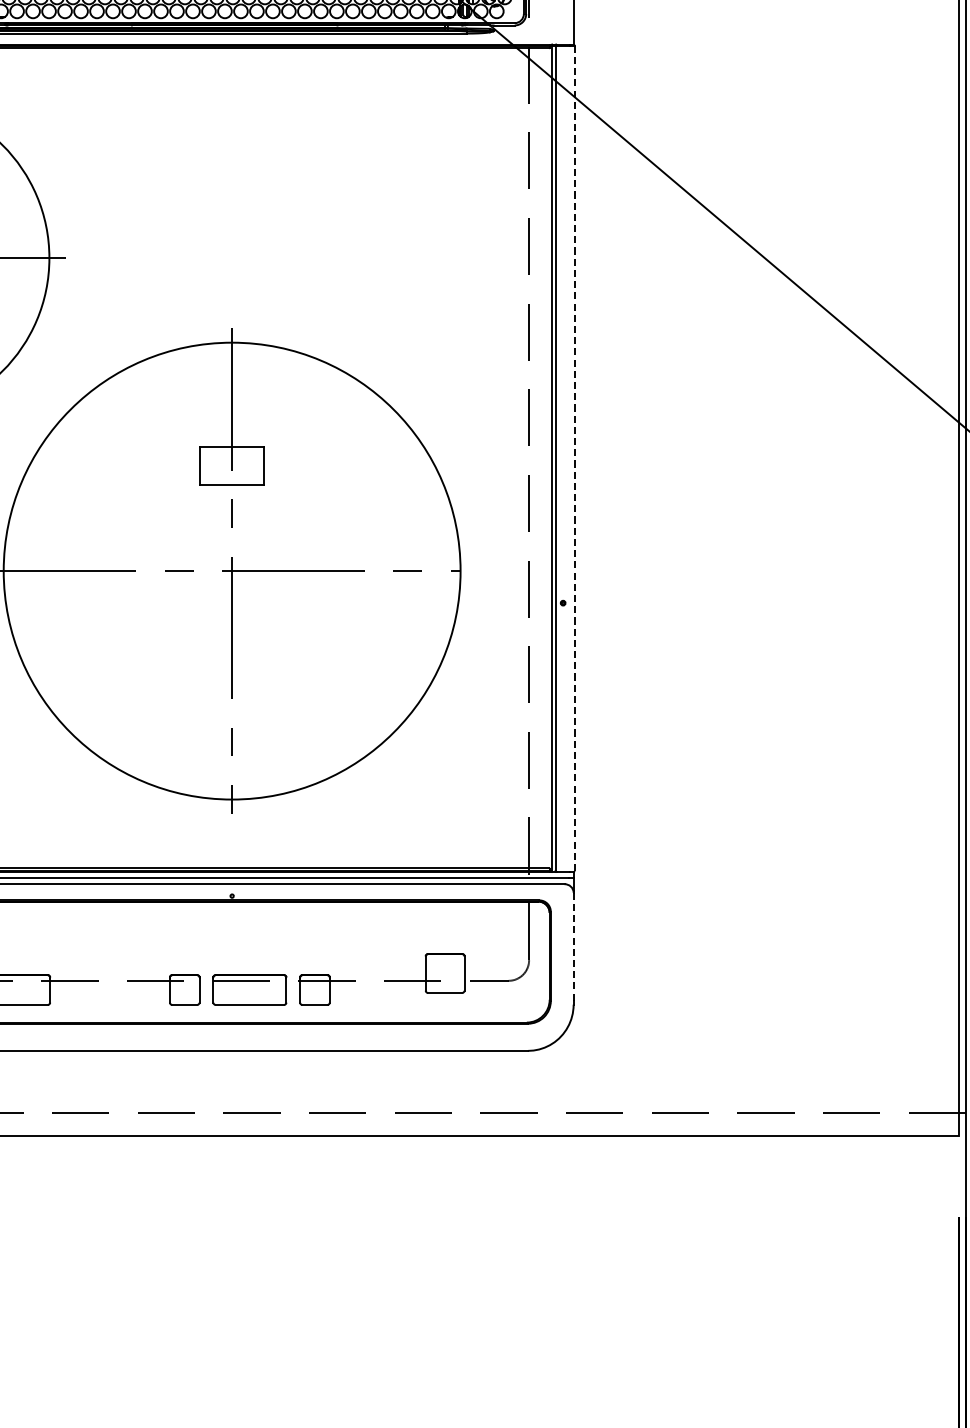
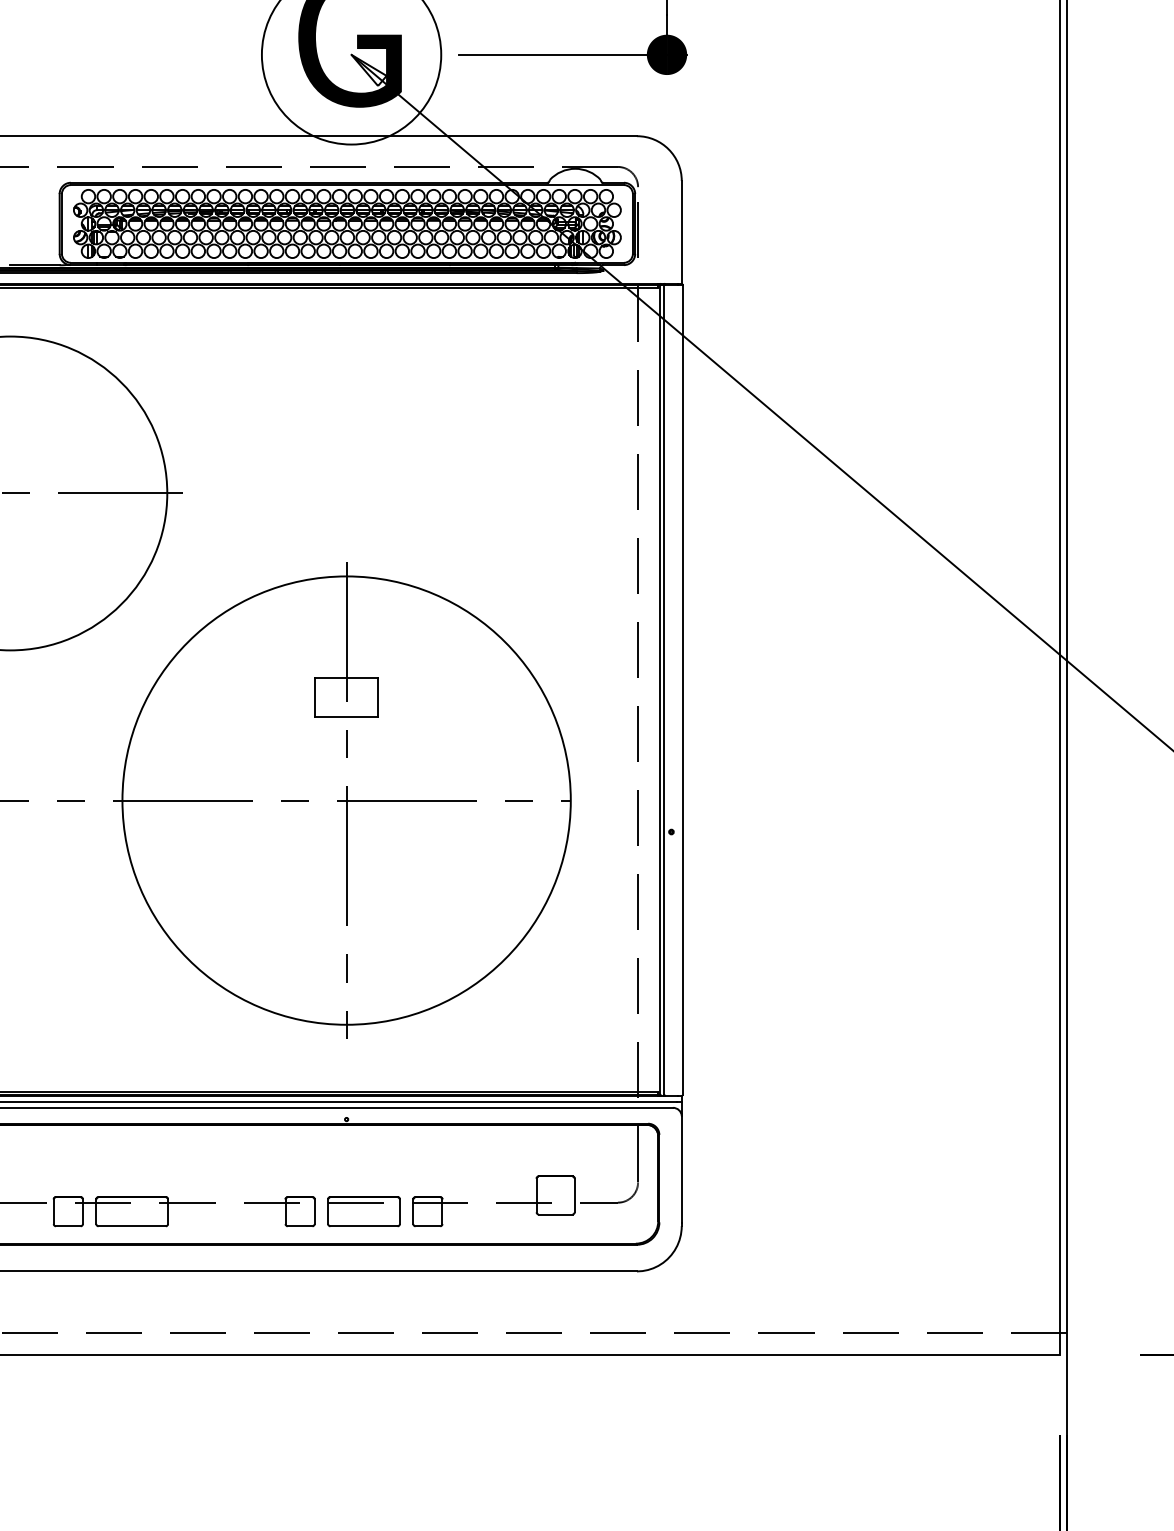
line: (574, 457) -> (682, 689), dashed -> solid
line: (573, 948) -> (681, 1170), dashed -> solid

